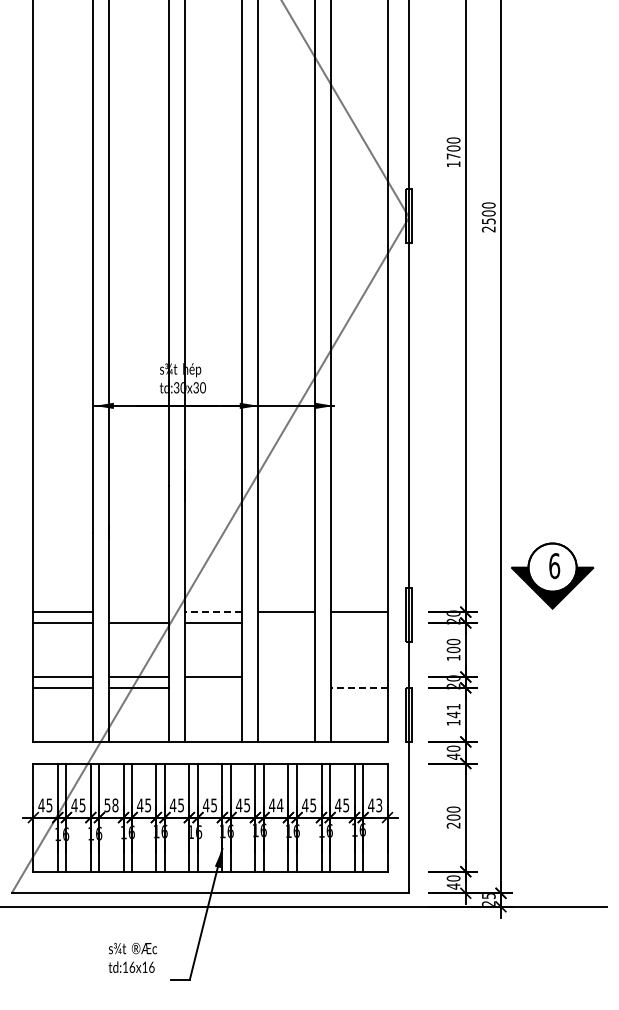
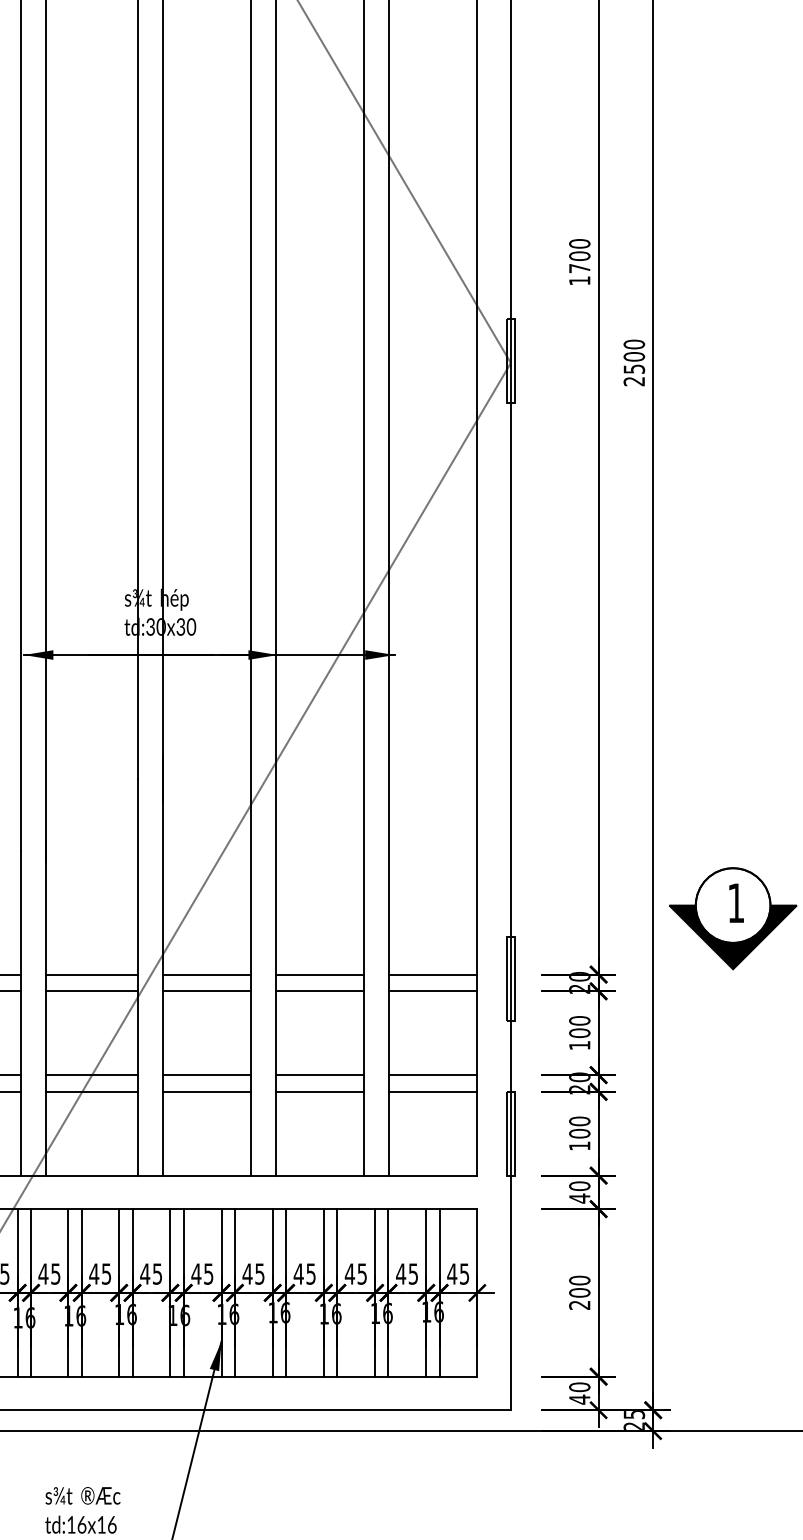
text: (554, 566) -> (736, 903), 6 -> 1
line: (138, 612) -> (91, 975), added
line: (212, 612) -> (206, 975), dashed -> solid
line: (285, 622) -> (319, 990), added
line: (358, 622) -> (432, 990), added
line: (285, 677) -> (319, 1075), added
line: (358, 677) -> (432, 1075), added
line: (212, 687) -> (206, 1091), added
line: (285, 687) -> (319, 1091), added
line: (358, 687) -> (432, 1091), dashed -> solid
text: (453, 710) -> (579, 1126), 141 -> 100
text: (379, 804) -> (464, 1272), 43 -> 45
text: (111, 805) -> (49, 1274), 58 -> 45
text: (279, 805) -> (309, 1274), 44 -> 45

